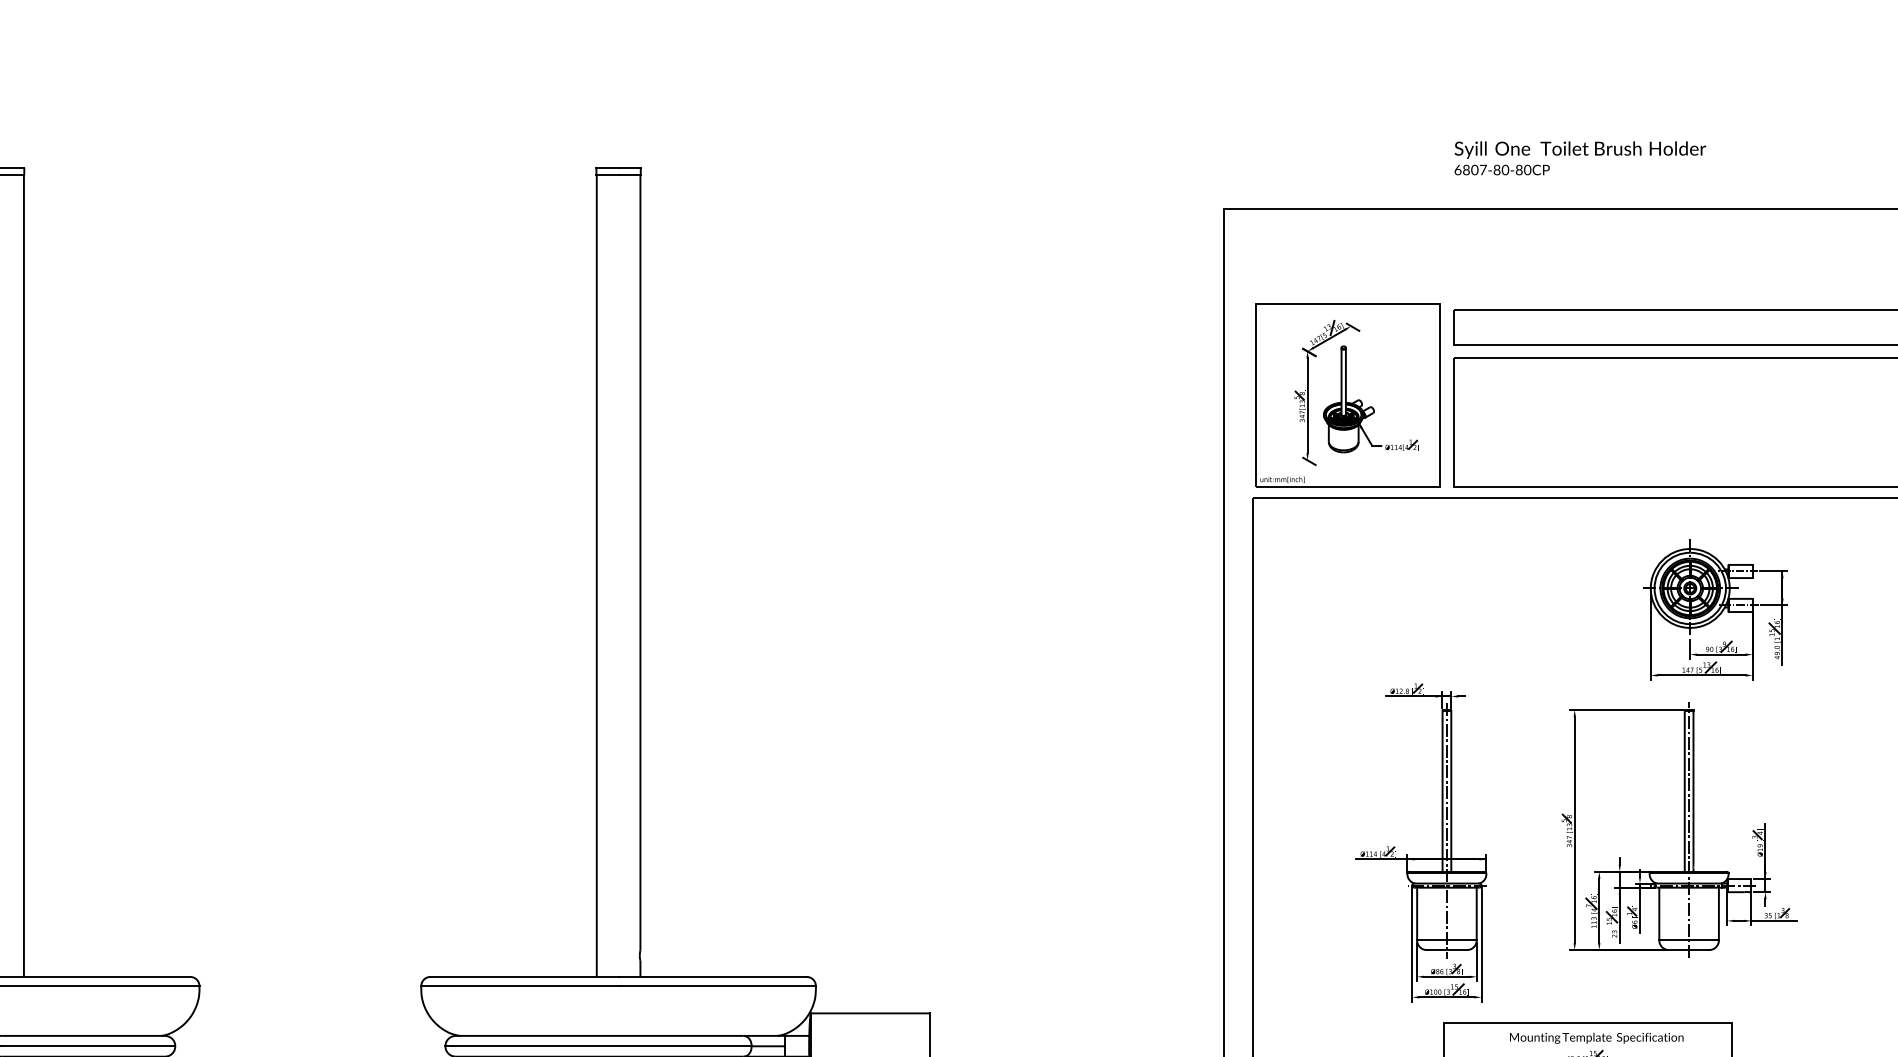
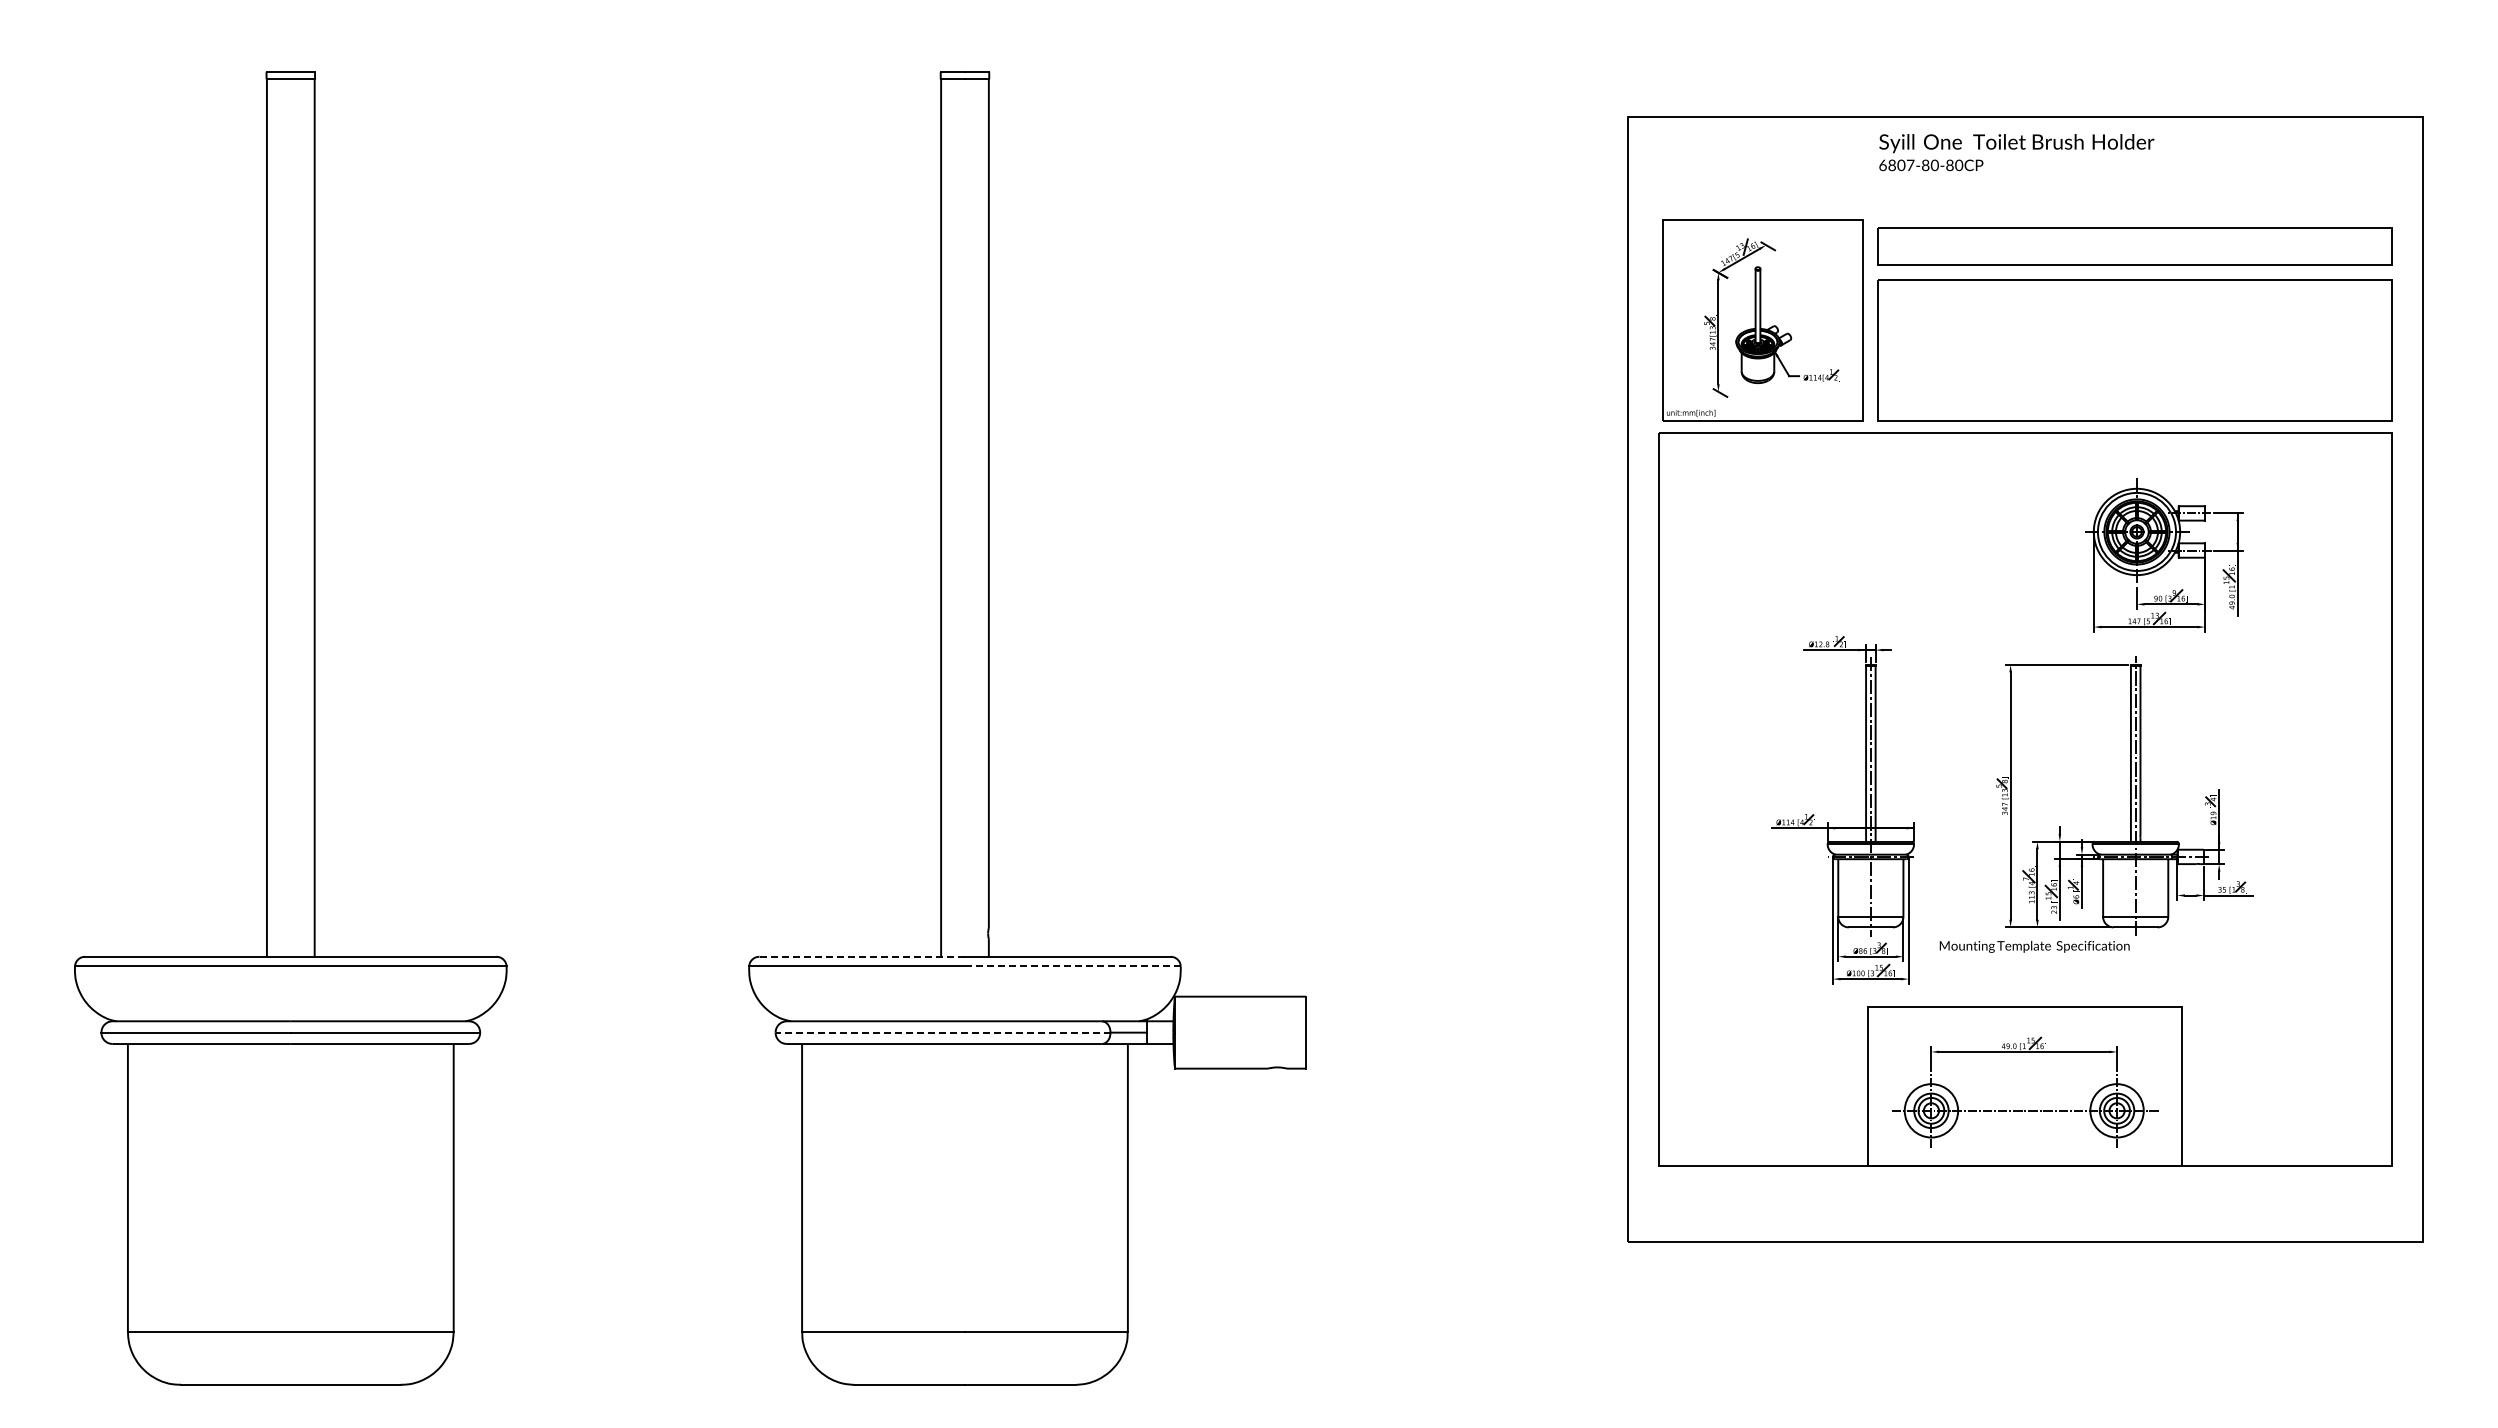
text: (1580, 158) -> (2016, 152), moved
line: (524, 976) -> (862, 956), solid -> dashed
line: (716, 985) -> (1072, 966), solid -> dashed
text: (1596, 1037) -> (2034, 946), moved
line: (598, 1046) -> (942, 1032), solid -> dashed

